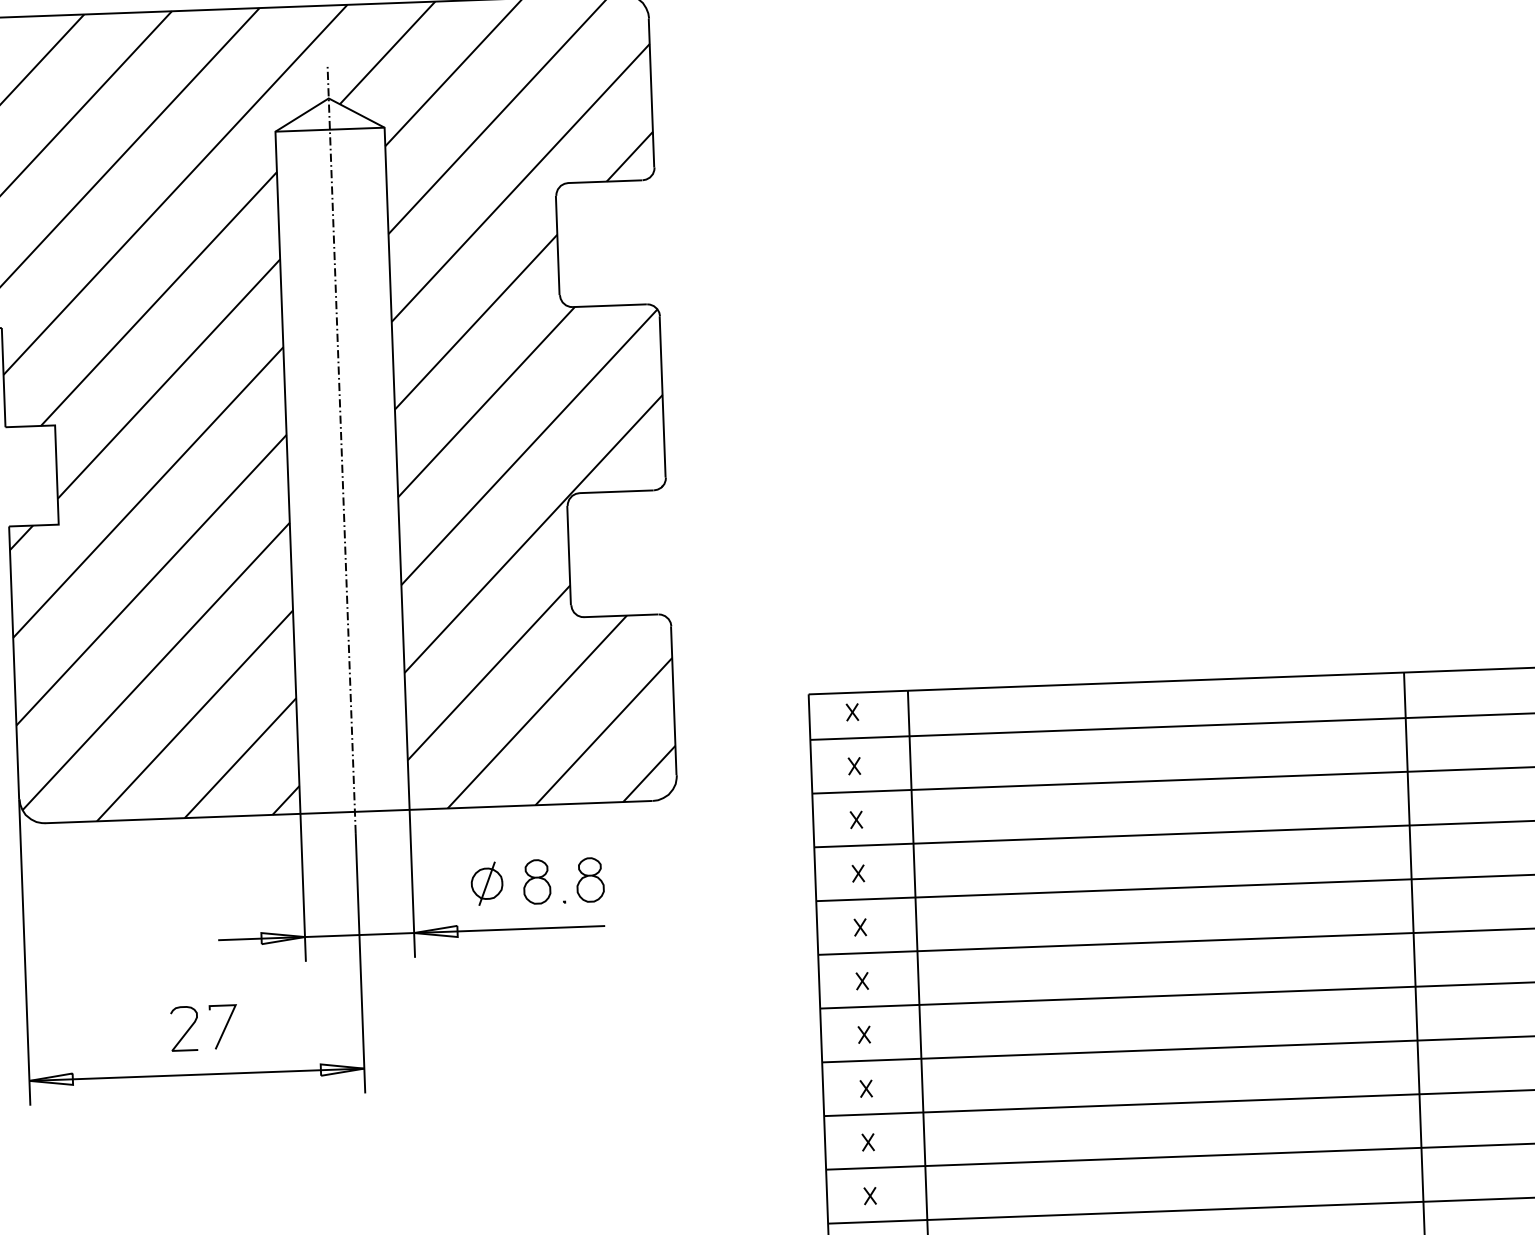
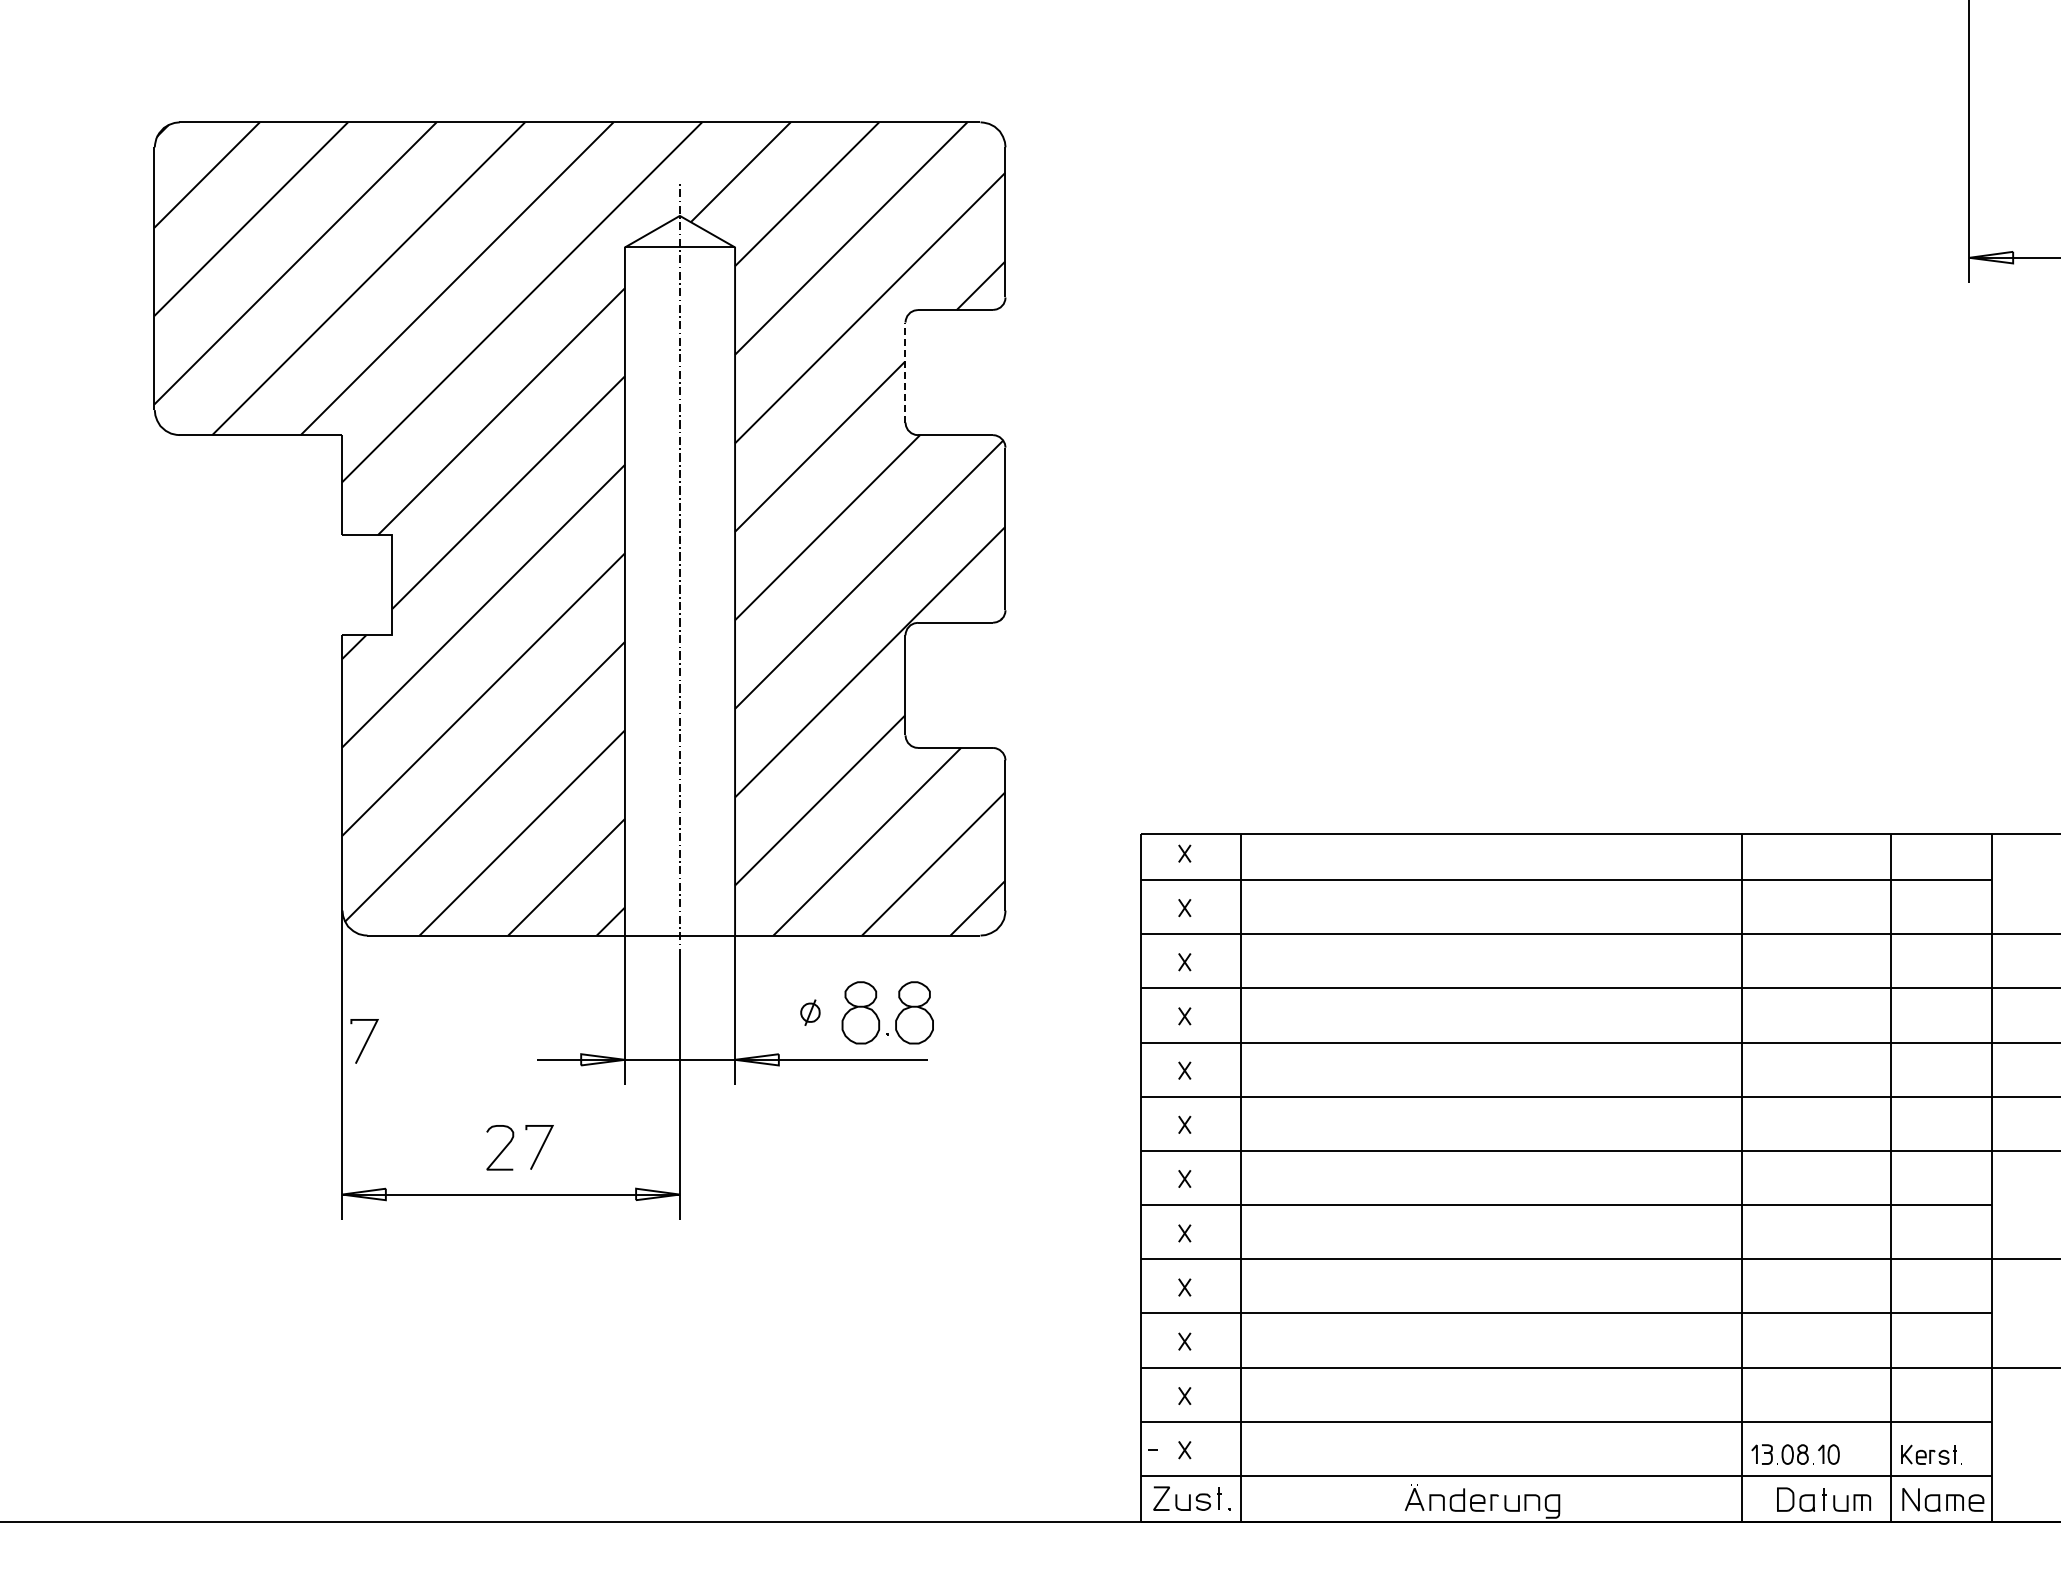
line: (558, 245) -> (905, 372), solid -> dashed
part: (590, 879) -> (914, 1012), size x1.4
part: (536, 881) -> (860, 1012), size x1.4
part: (487, 883) -> (810, 1012), size x0.6
line: (47, 928) -> (365, 1041), added

